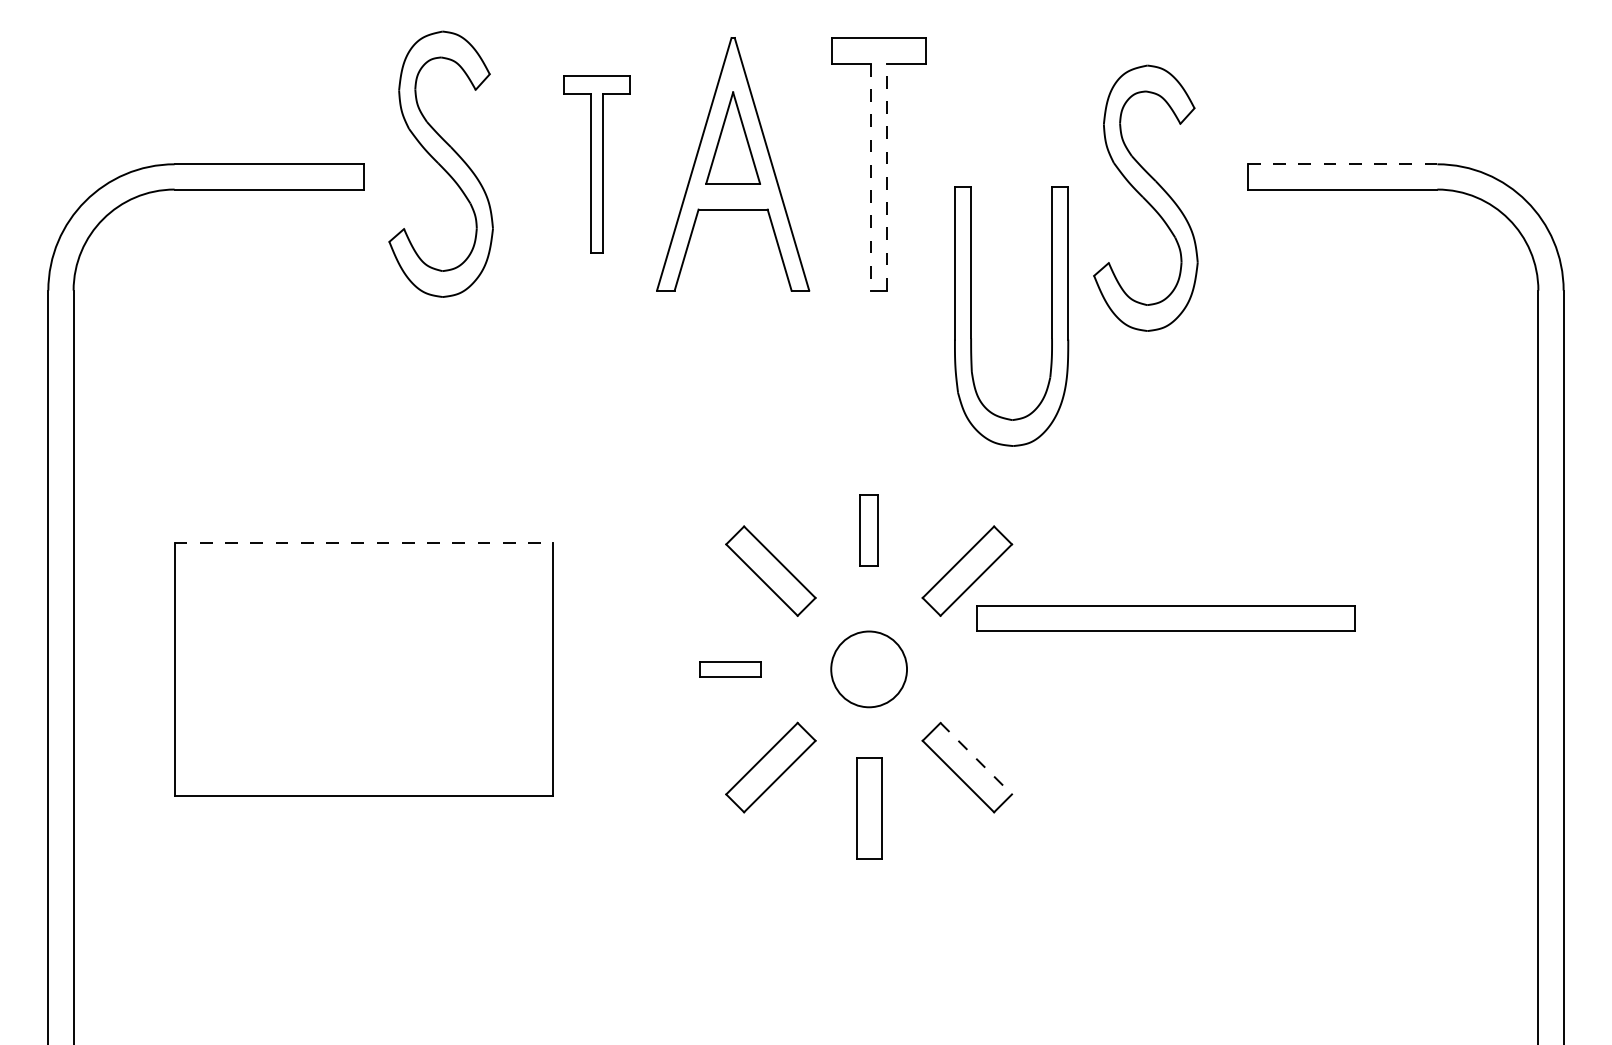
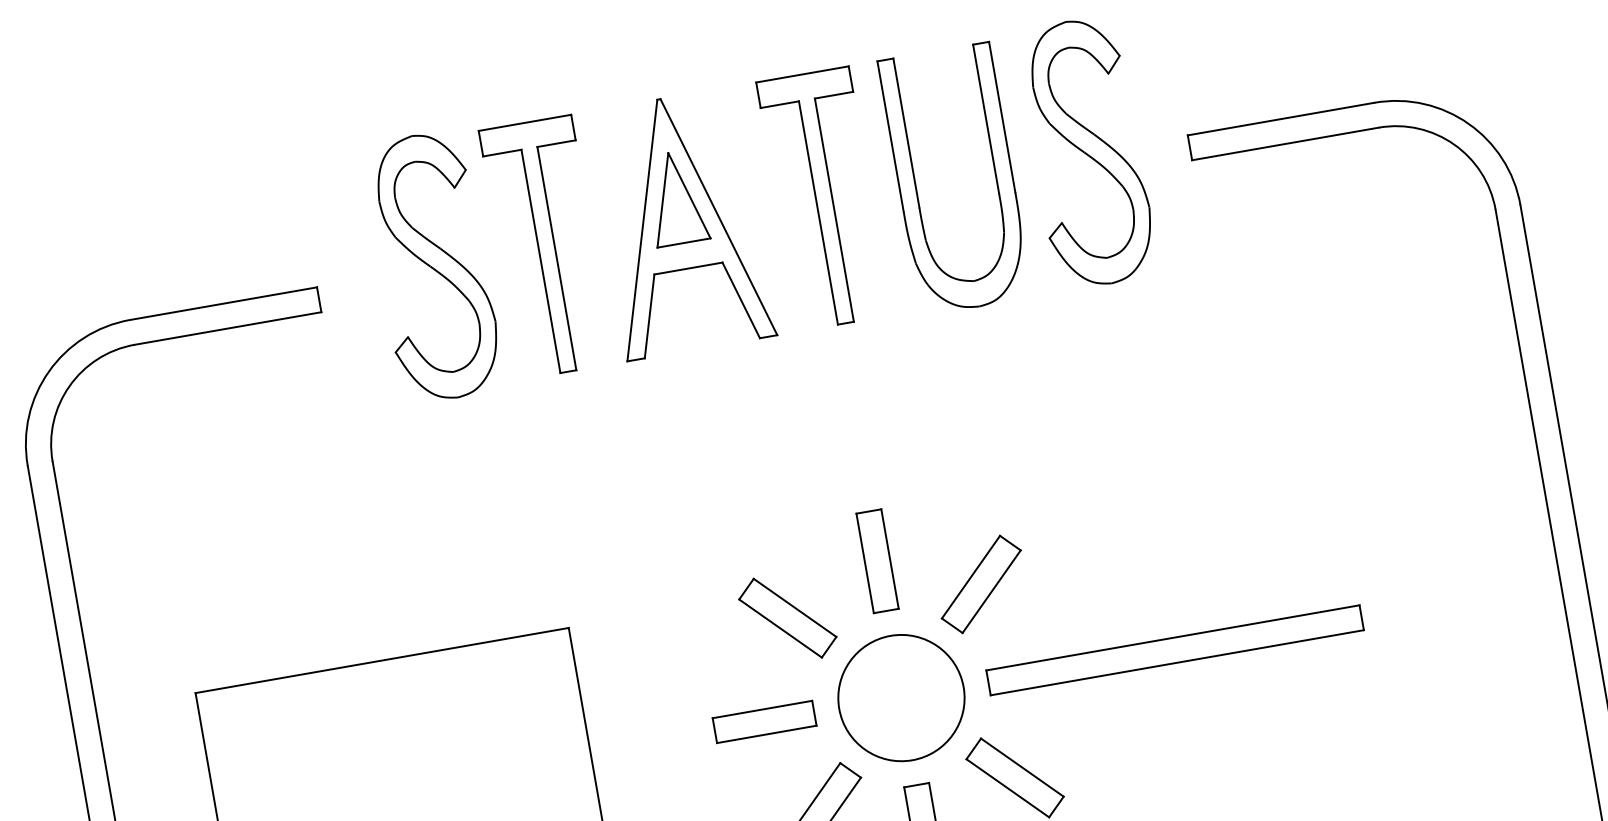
part: (440, 163) -> (432, 266), moved
part: (596, 164) -> (546, 247), size x1.43
line: (1342, 164) -> (1280, 119), dashed -> solid
line: (886, 176) -> (833, 209), dashed -> solid
line: (870, 177) -> (818, 213), dashed -> solid
part: (1145, 197) -> (1086, 152), moved
part: (971, 316) -> (916, 186), moved
part: (869, 530) -> (877, 561), size x1.43
line: (364, 543) -> (382, 660), dashed -> solid
part: (1165, 618) -> (1174, 650), moved
part: (730, 669) -> (764, 722), size x1.67
circle: (869, 669) -> (901, 698), size x1.67
line: (976, 758) -> (1022, 767), dashed -> solid

